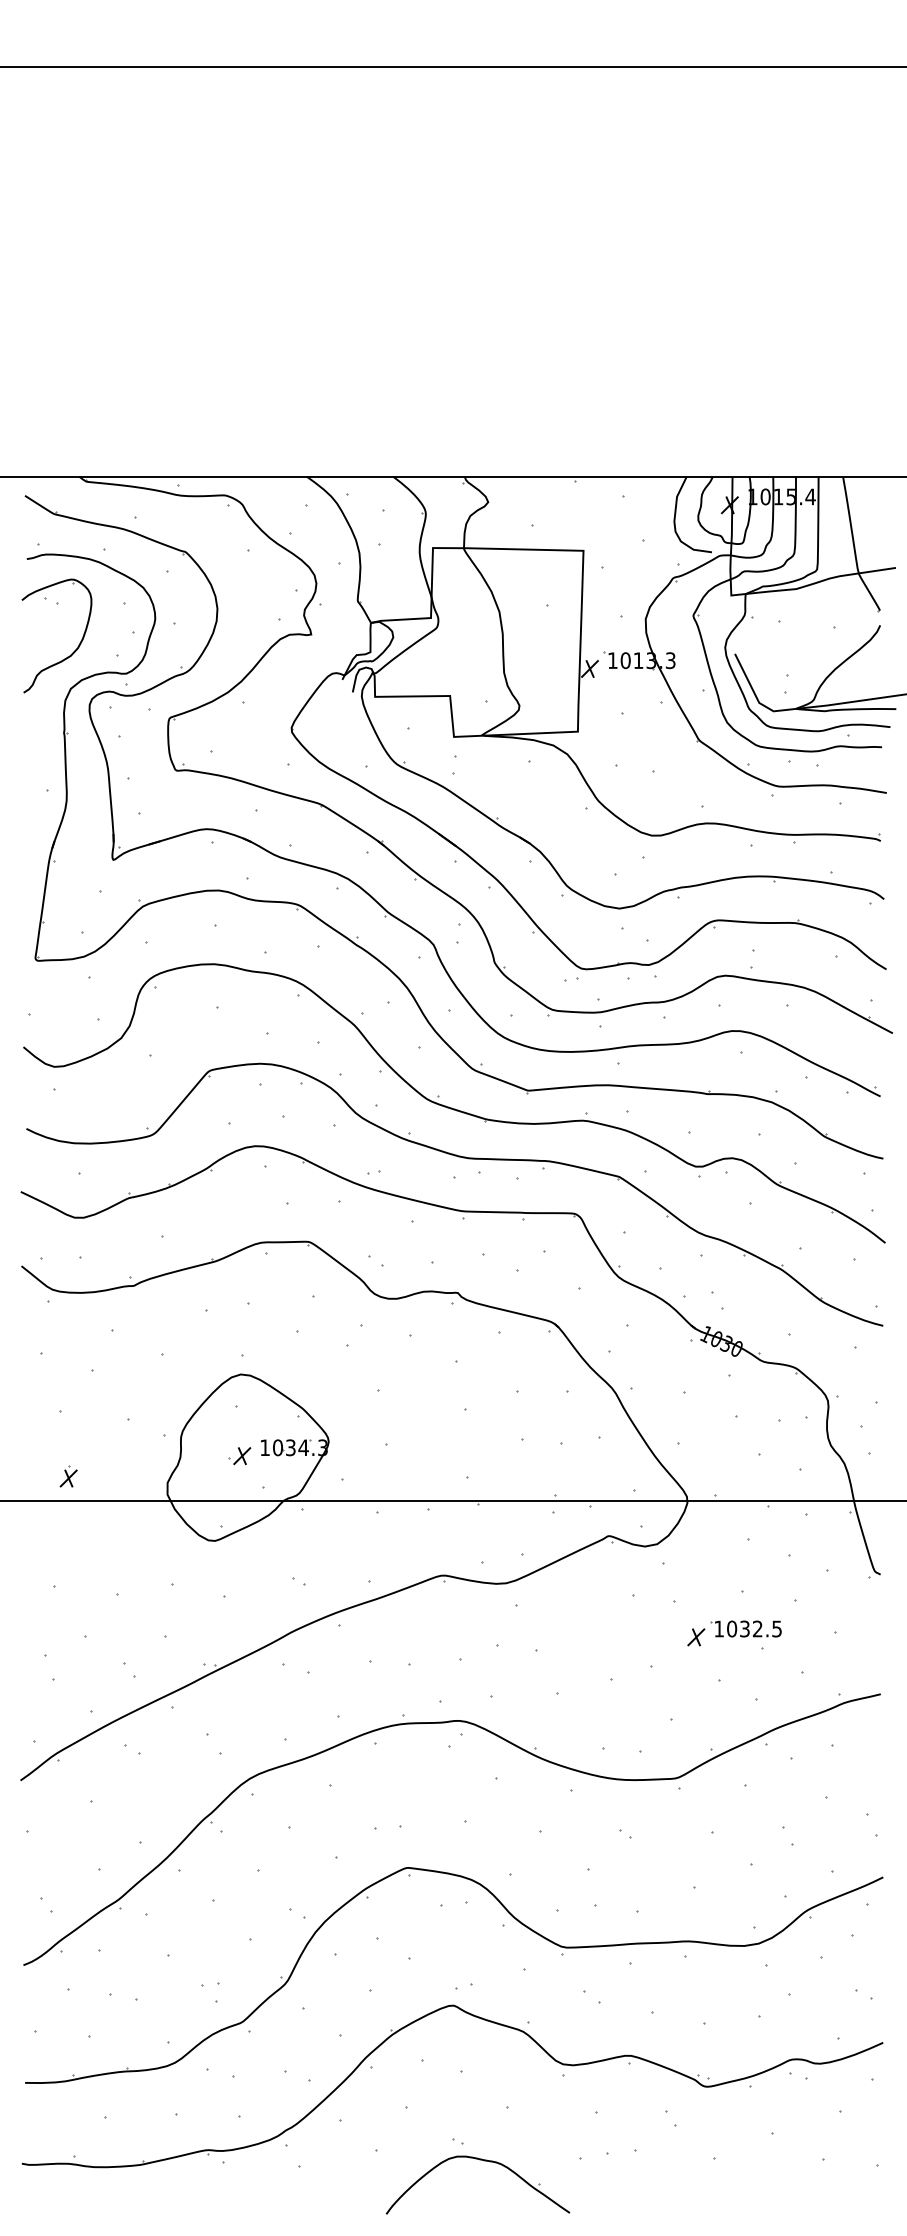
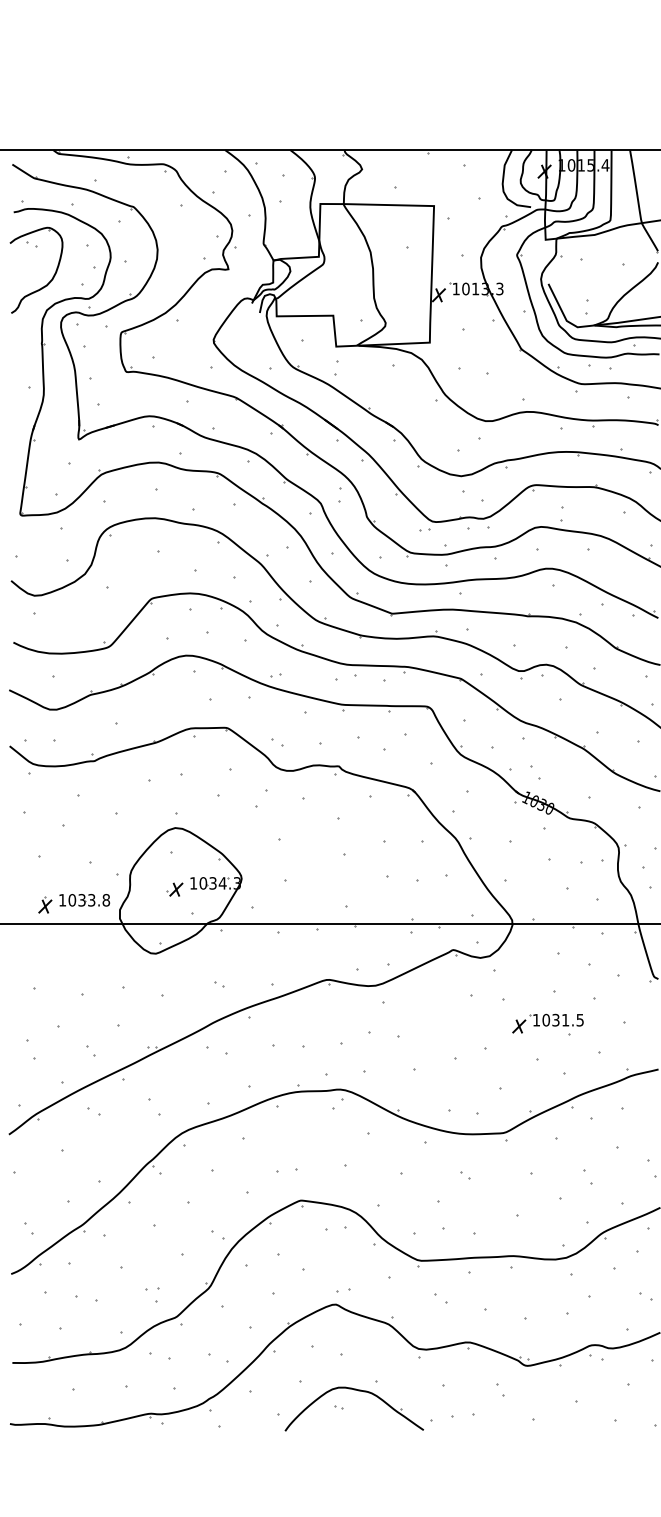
part: (120, 1469) -> (84, 899), added
text: (757, 1628) -> (565, 1019), 1032.5 -> 1031.5
part: (484, 2161) -> (359, 1391), moved

